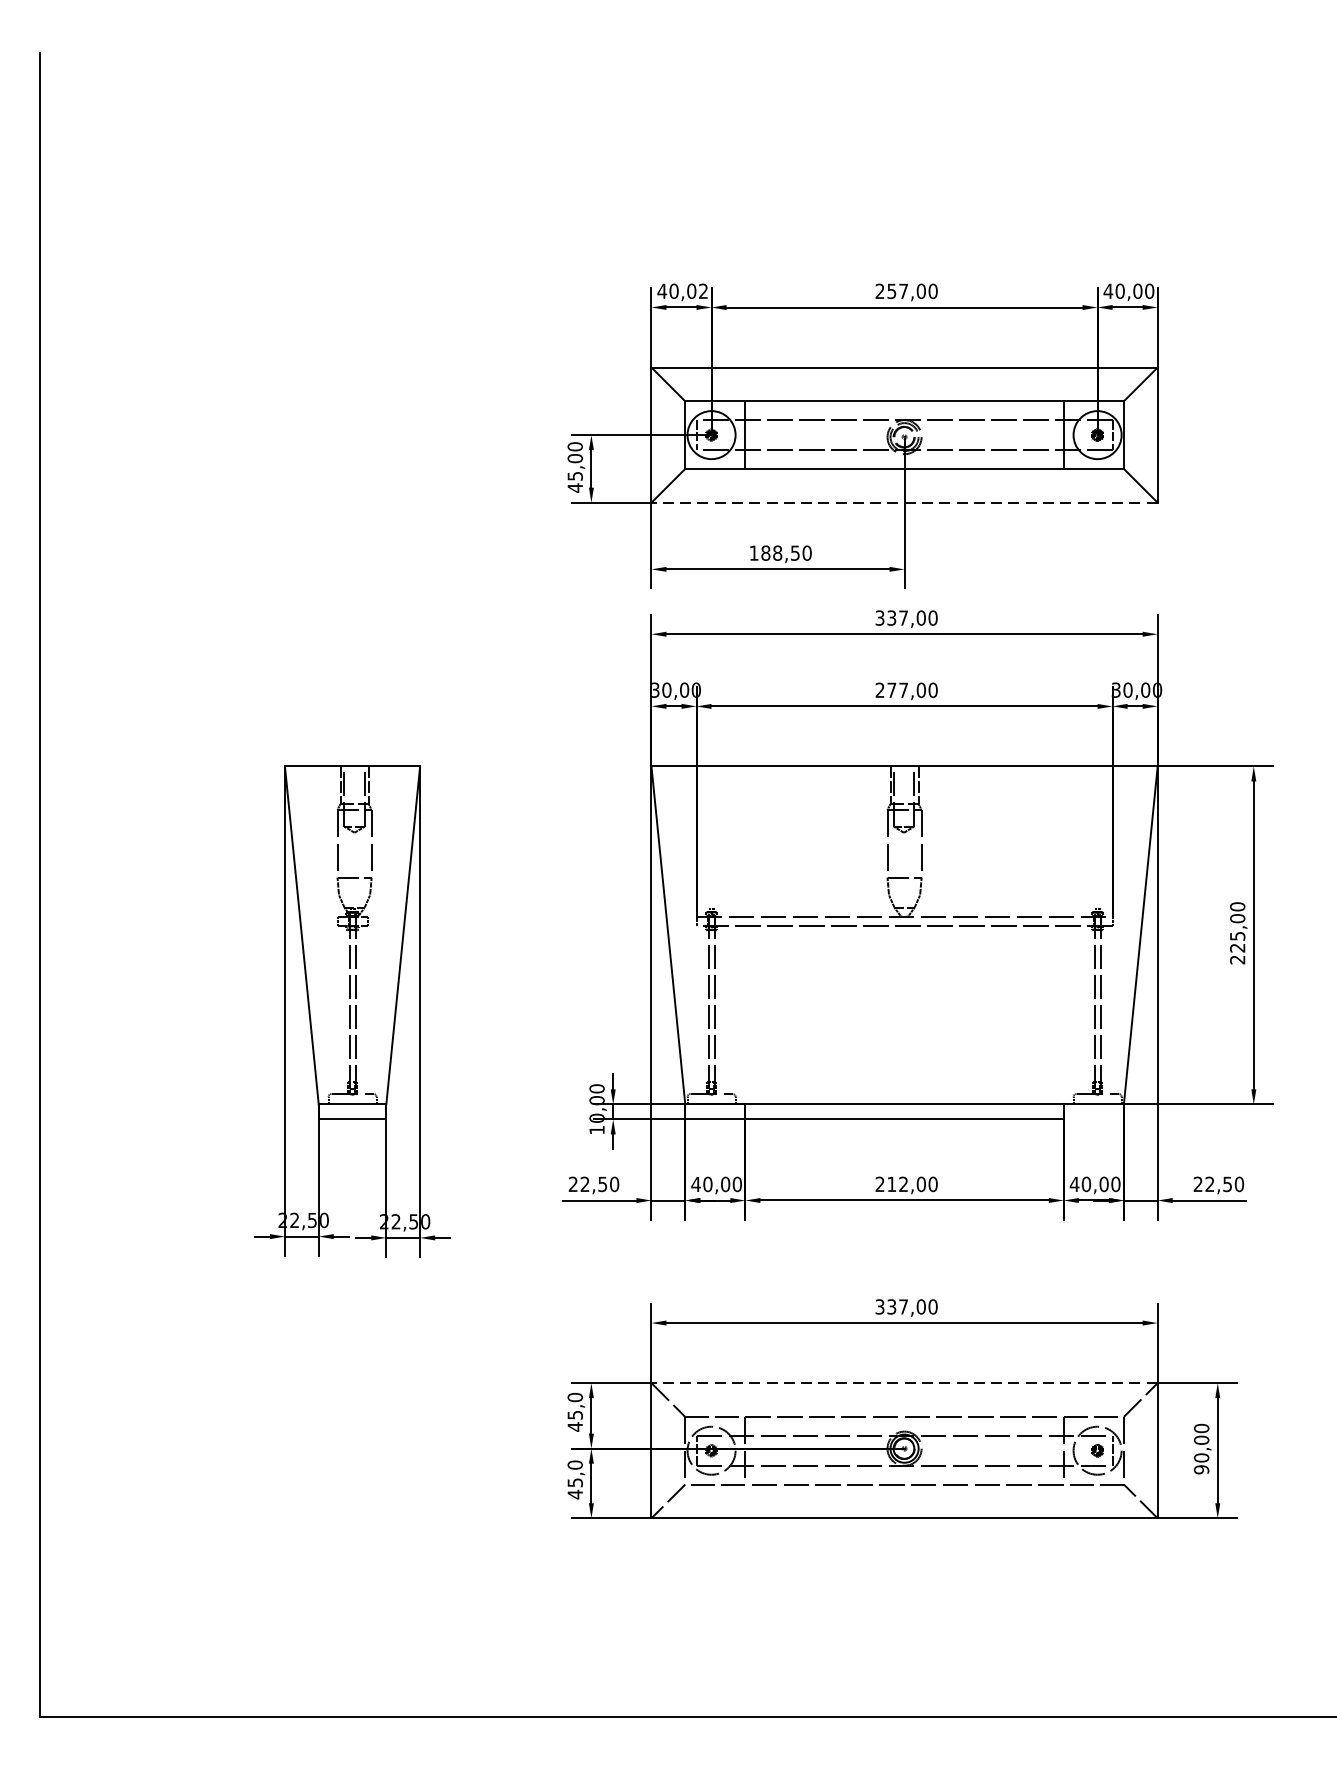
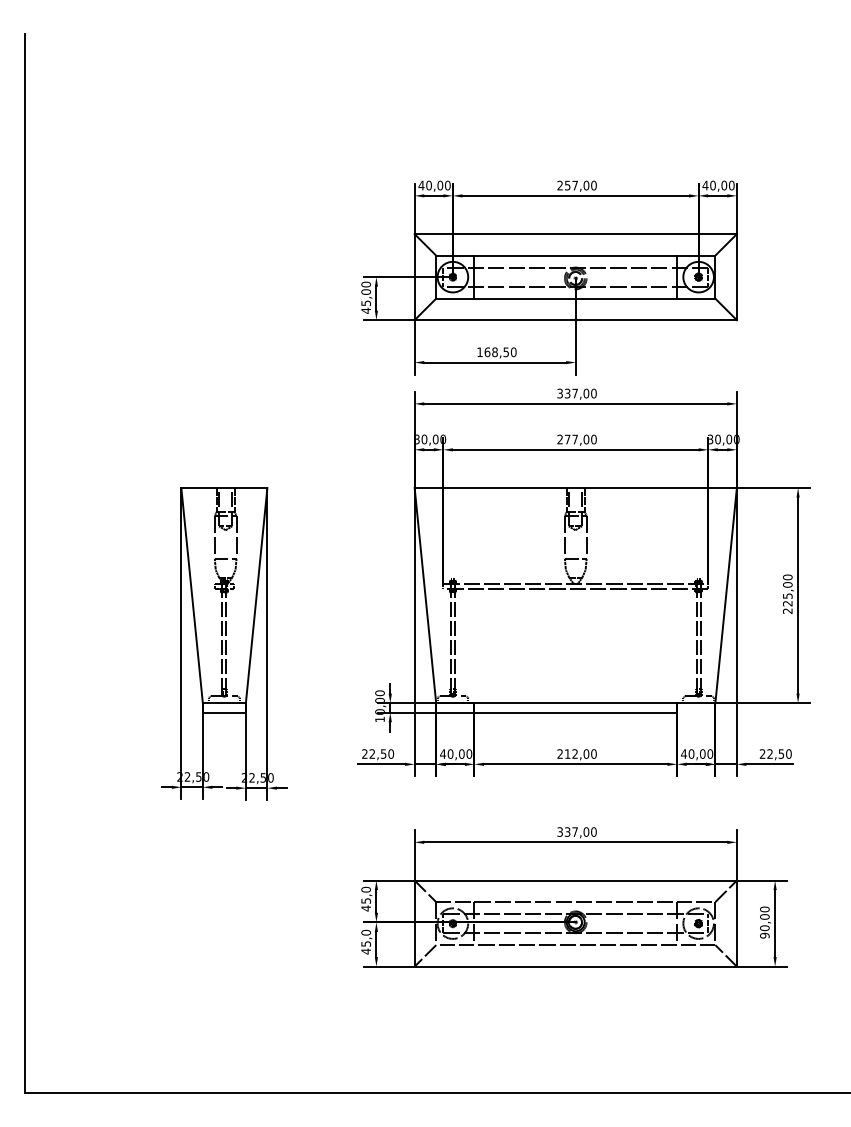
text: (703, 291) -> (447, 185), 40,02 -> 40,00
line: (904, 503) -> (575, 320), dashed -> solid
text: (765, 551) -> (487, 351), 188,50 -> 168,50
line: (904, 1383) -> (575, 880), dashed -> solid

